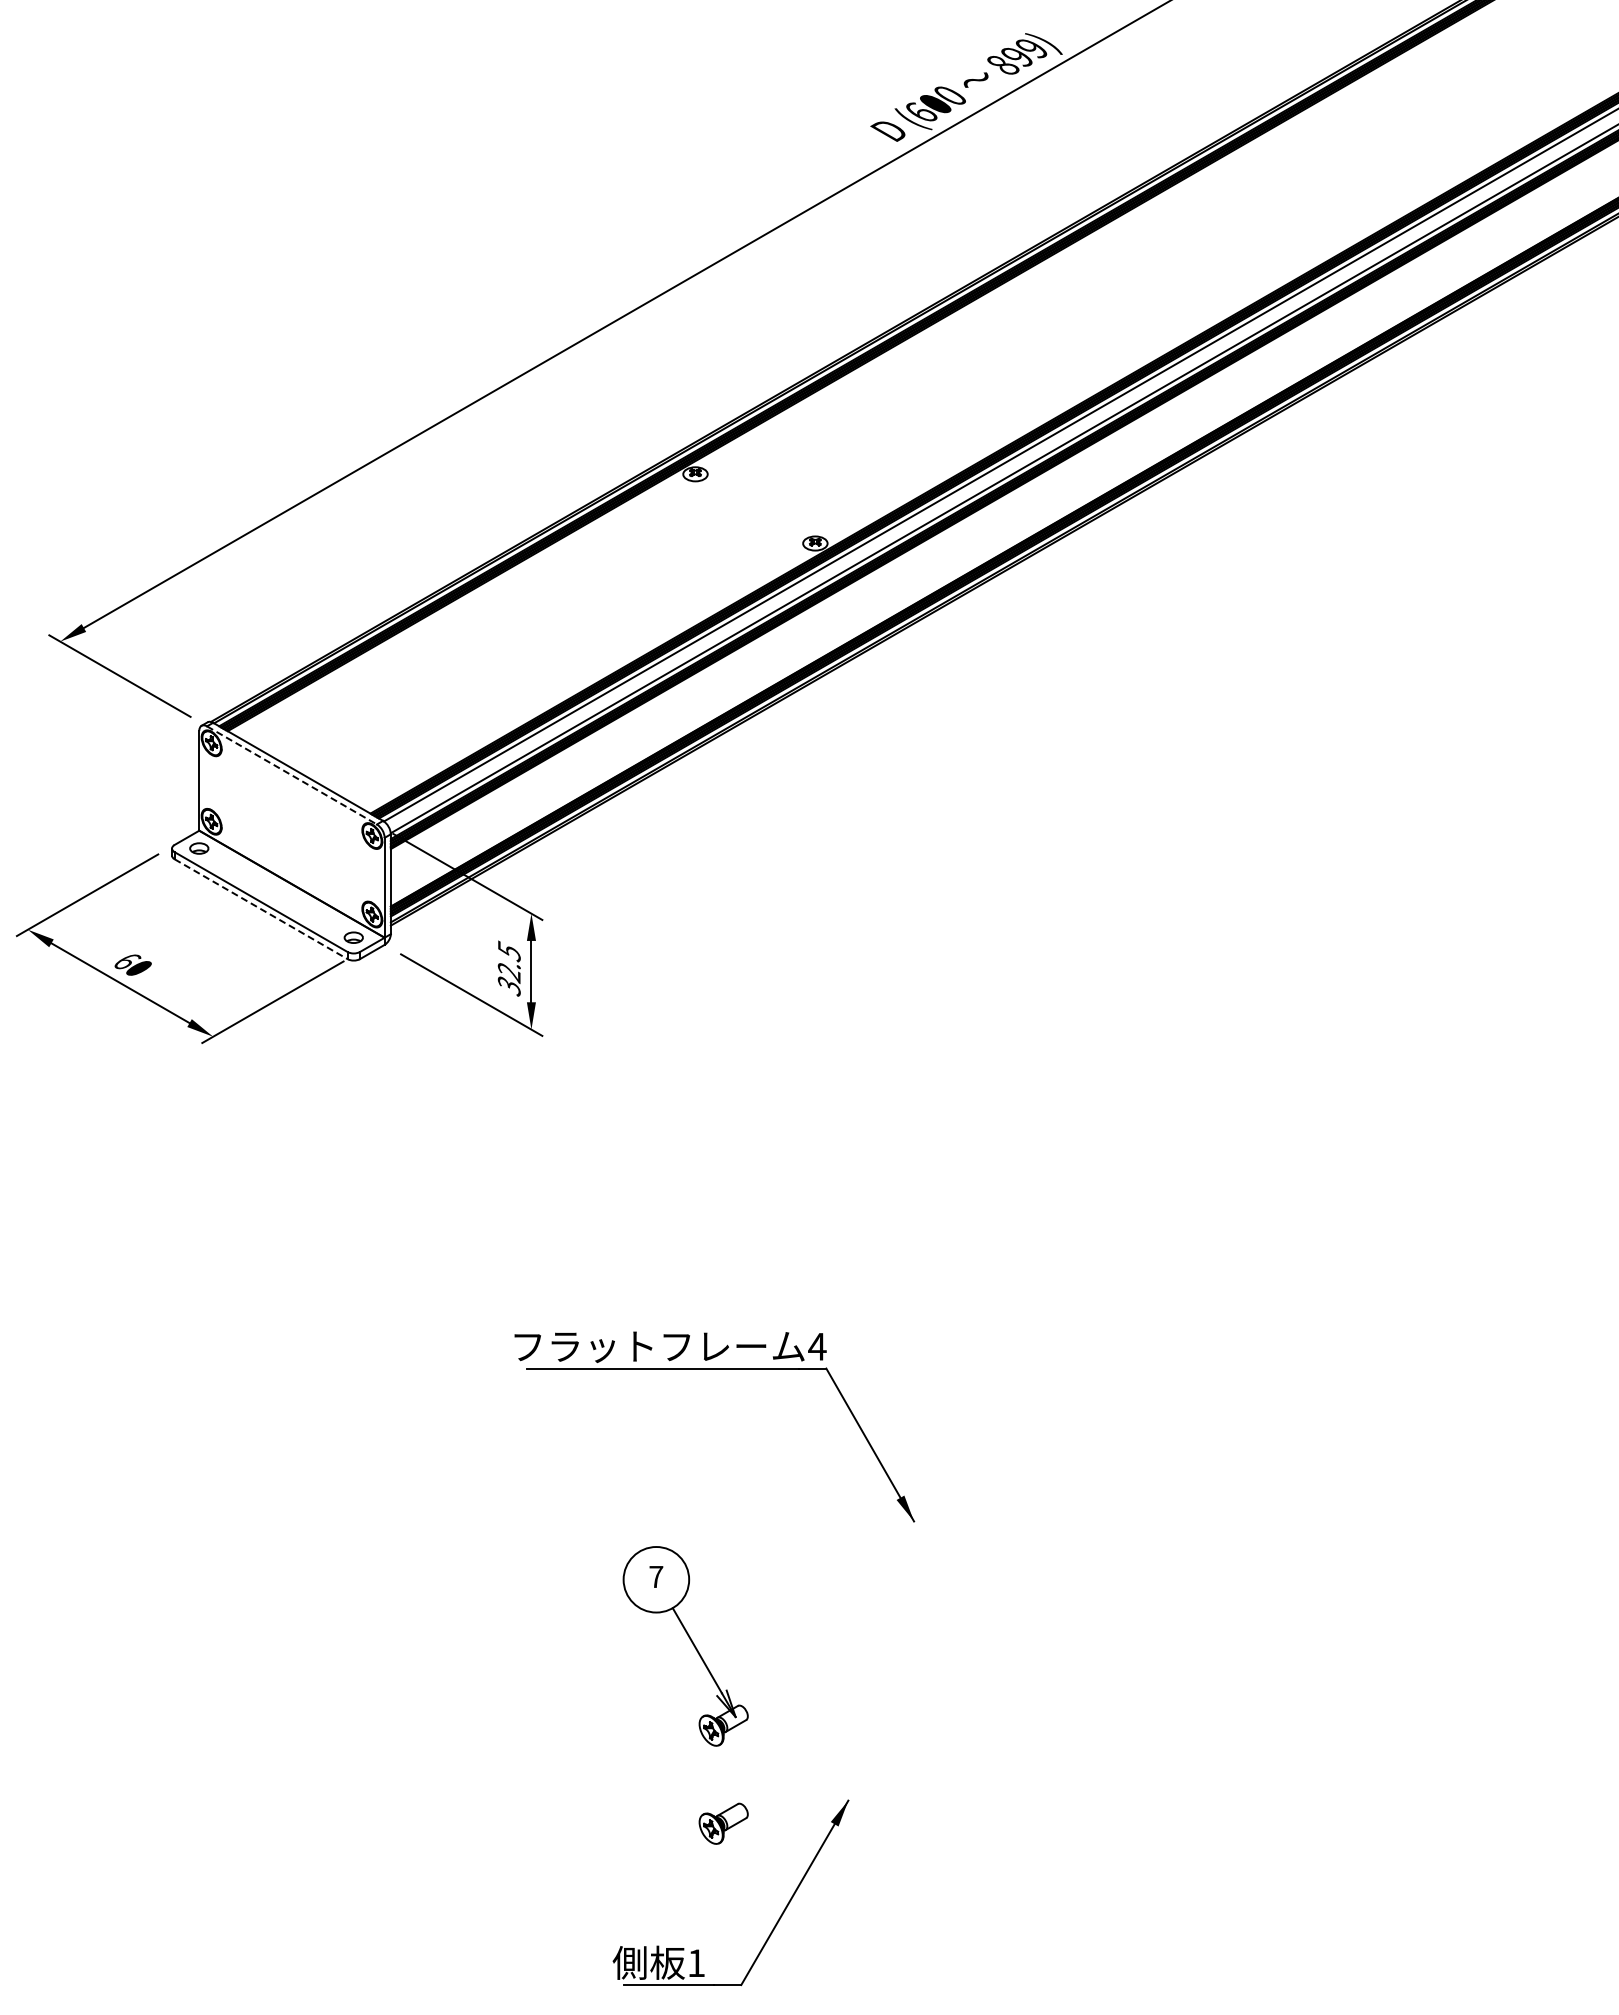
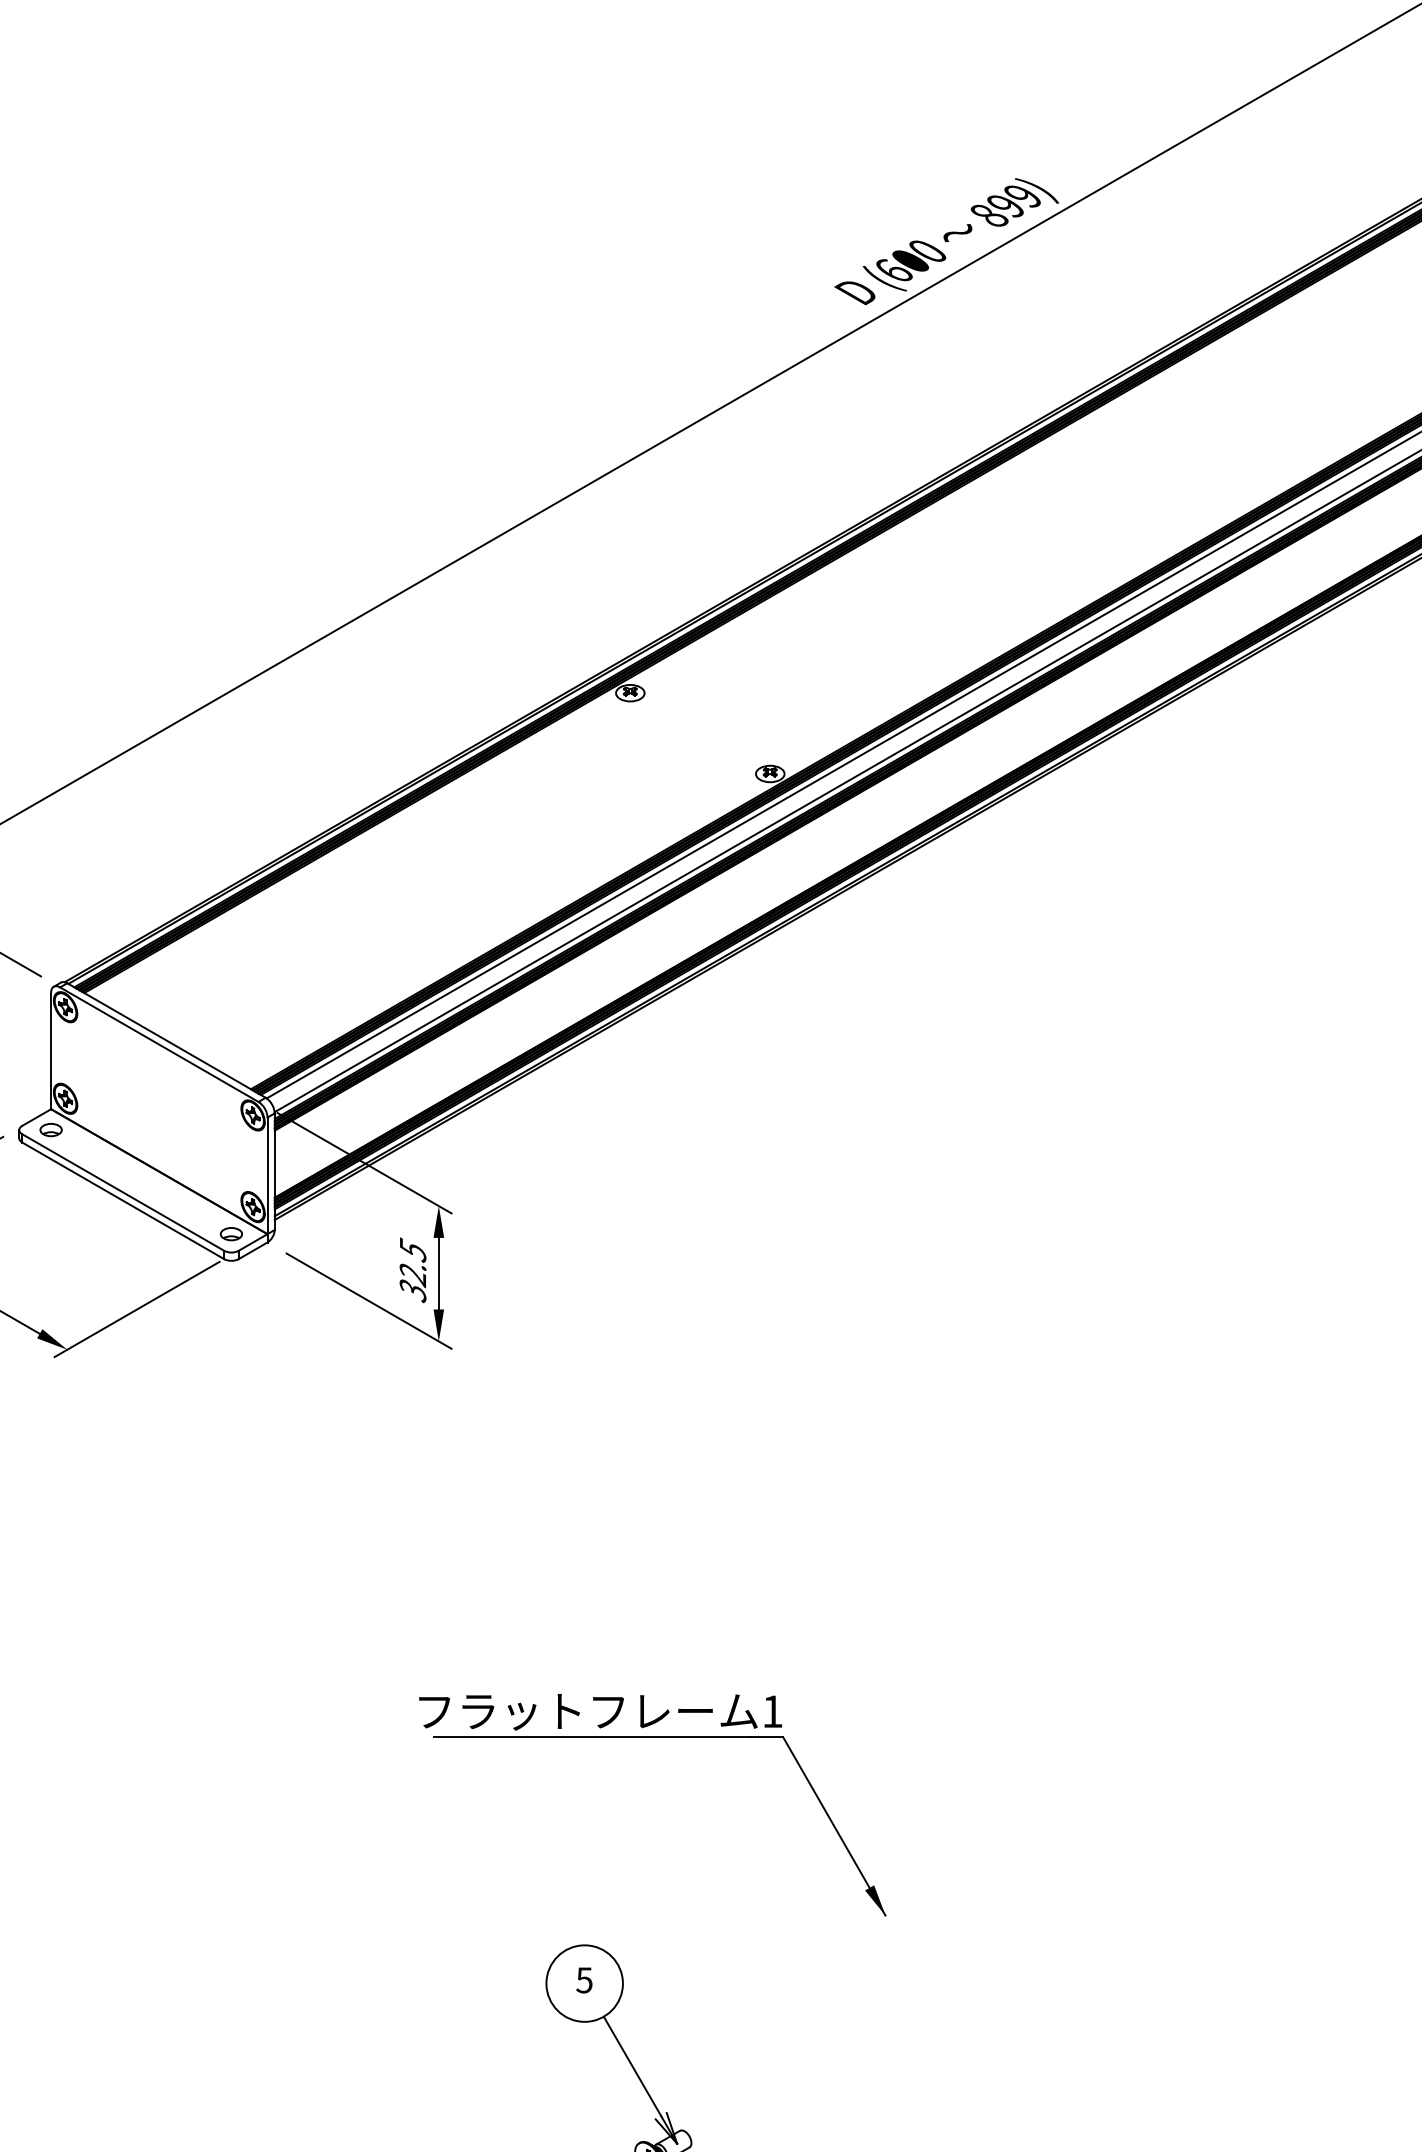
line: (292, 775) -> (159, 1044), dashed -> solid
line: (261, 909) -> (123, 1201), dashed -> solid
text: (817, 1346) -> (772, 1711), 4 -> 1
text: (656, 1577) -> (584, 1980), 7 -> 5

